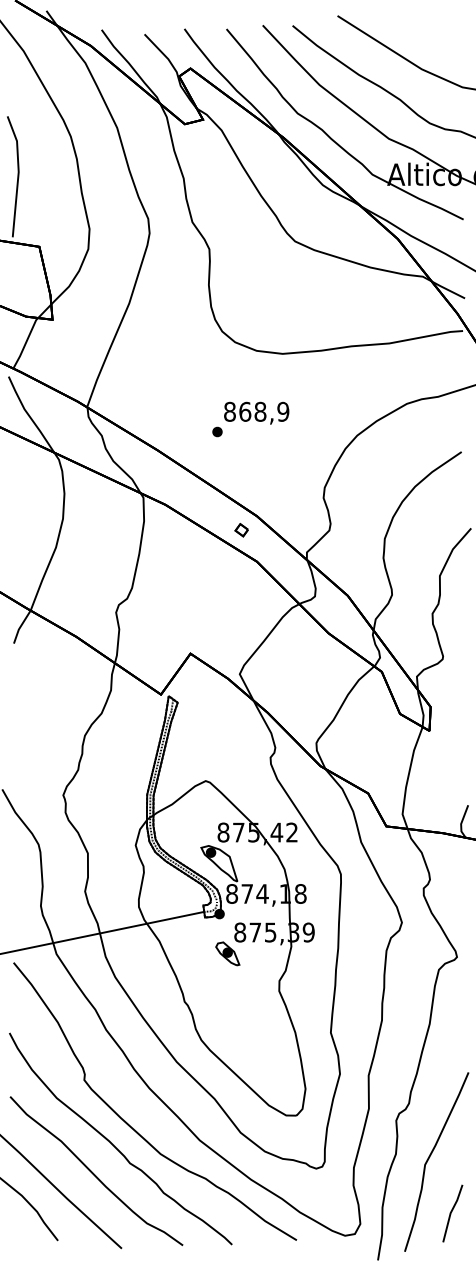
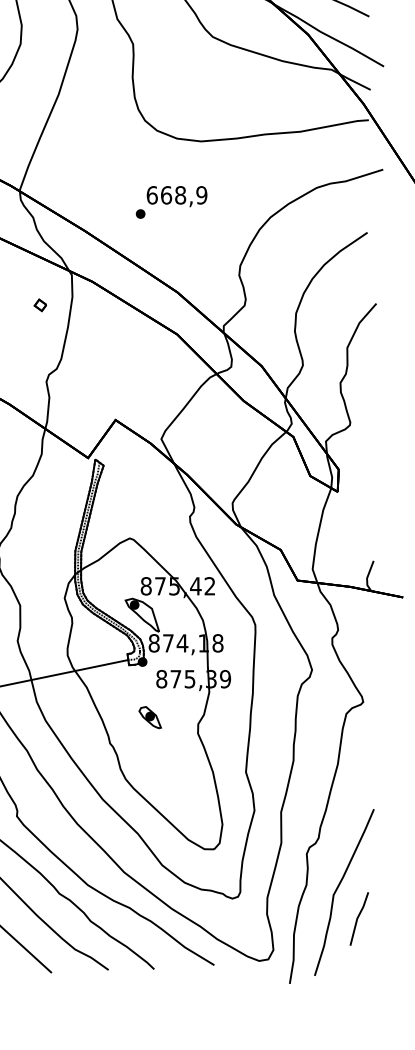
text: (230, 411) -> (152, 194), 868,9 -> 668,9
part: (241, 530) -> (40, 305), moved
part: (227, 953) -> (149, 717), moved
line: (451, 1213) -> (358, 918), moved

